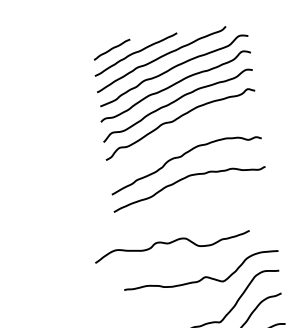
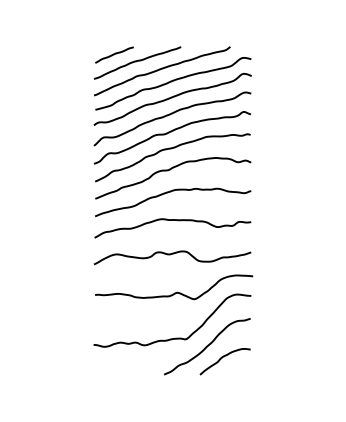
curve: (180, 135) -> (171, 149), added
curve: (191, 206) -> (172, 220), added
curve: (170, 244) -> (170, 255), moved

